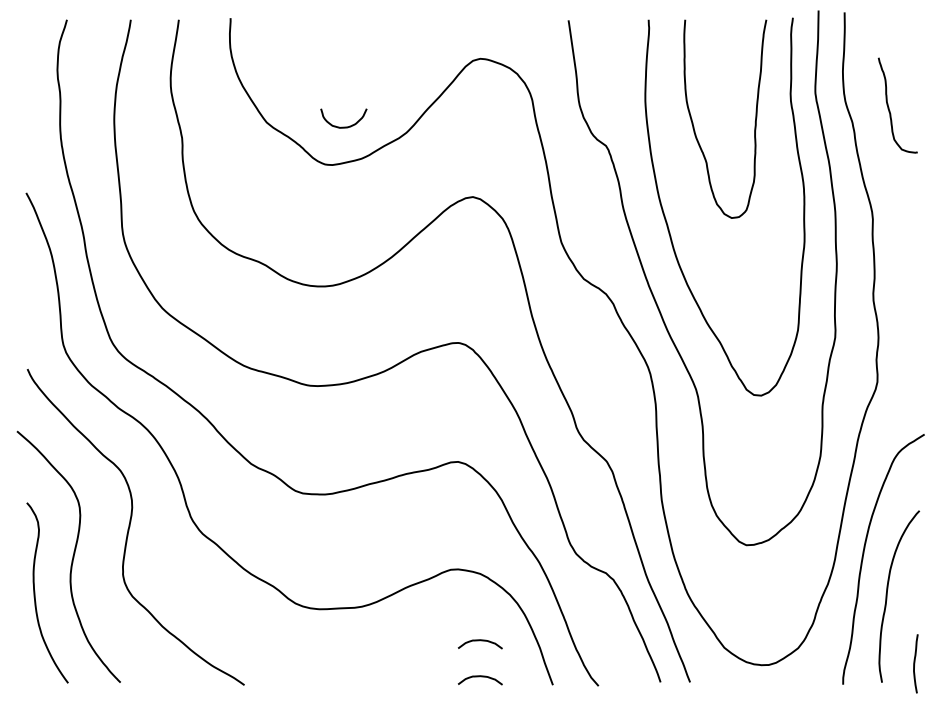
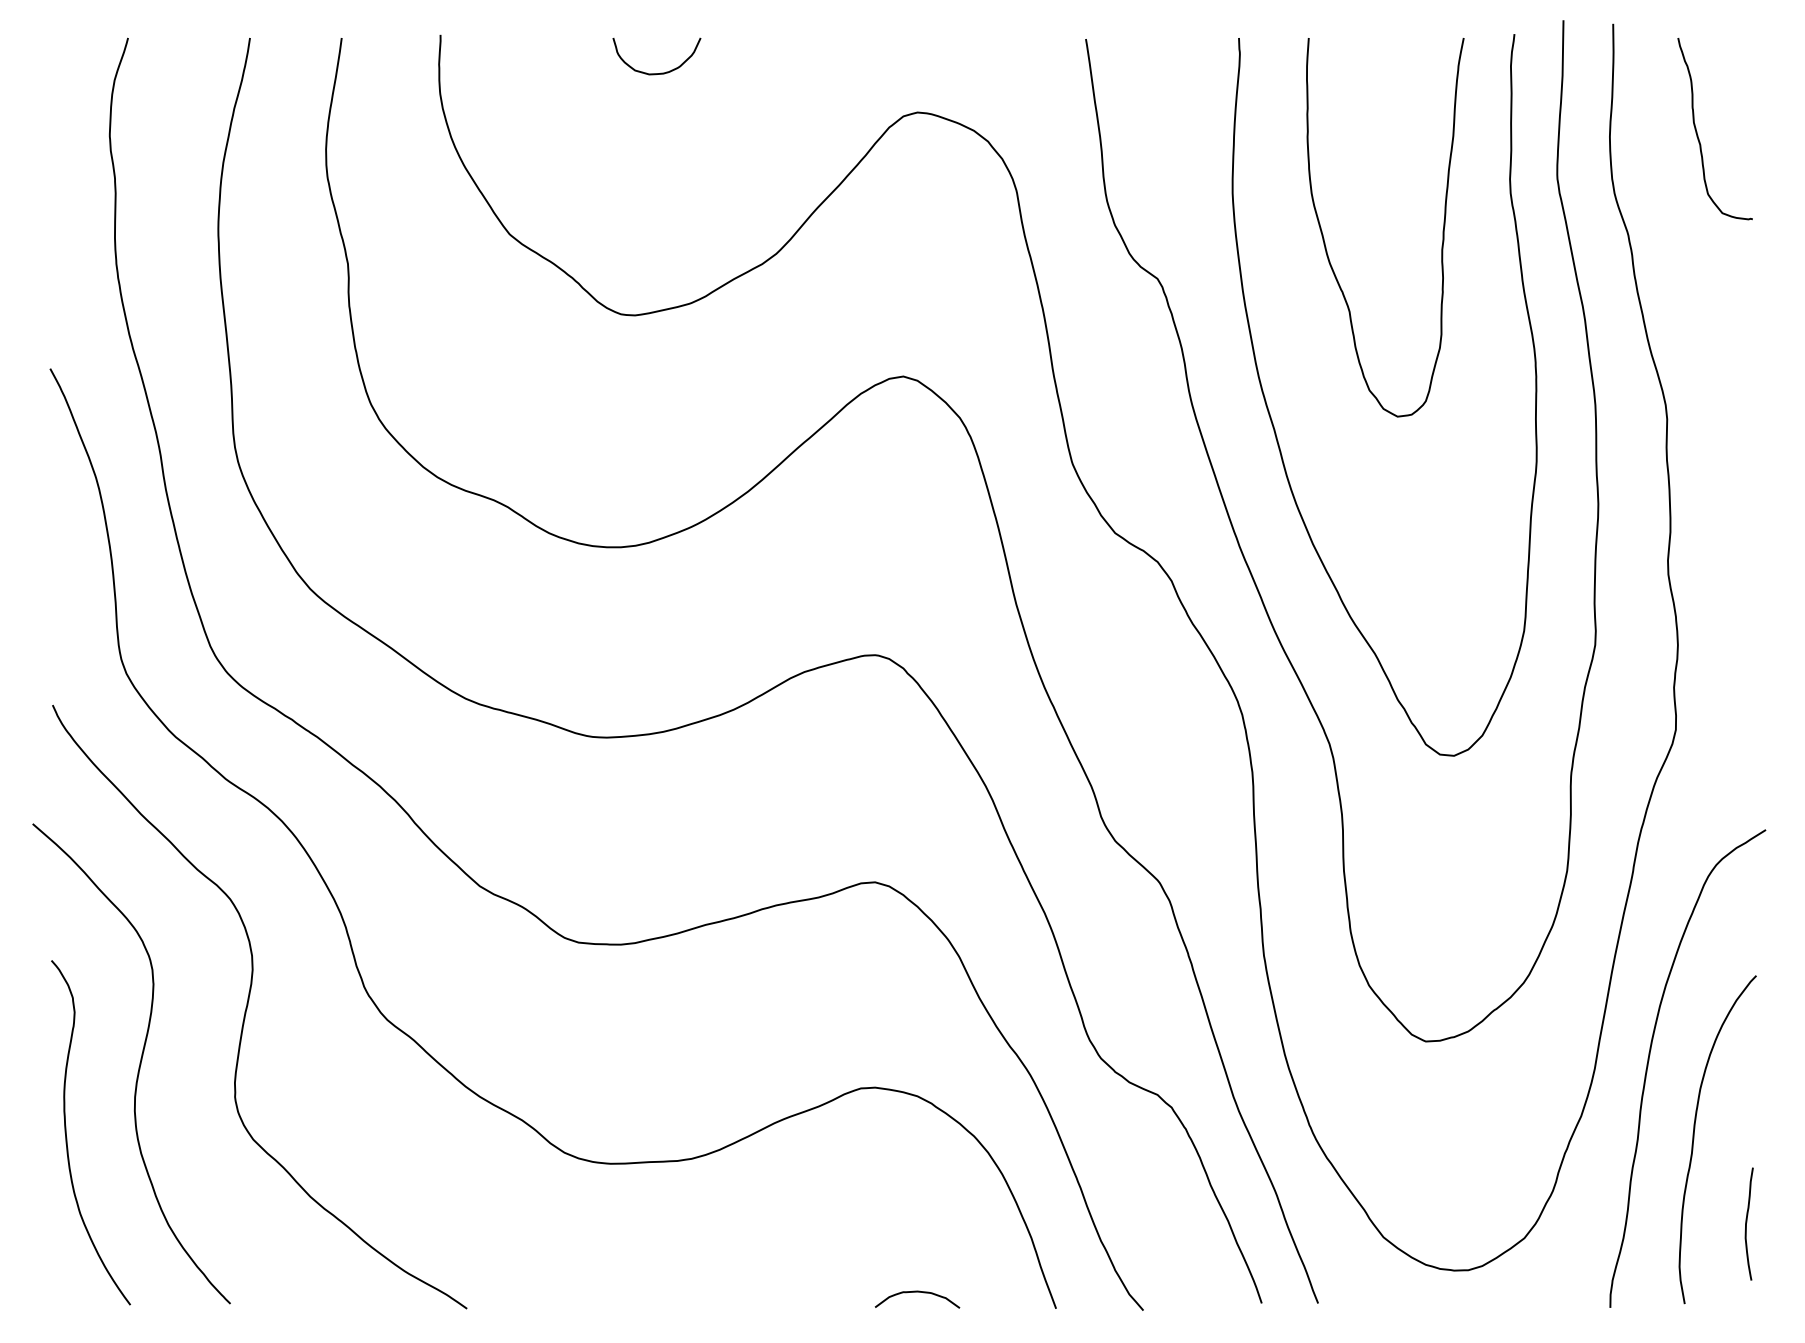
curve: (889, 107) -> (1698, 132), moved
curve: (343, 126) -> (656, 71), moved
curve: (479, 641) -> (915, 1225), removed
curve: (915, 663) -> (1748, 1223), moved

